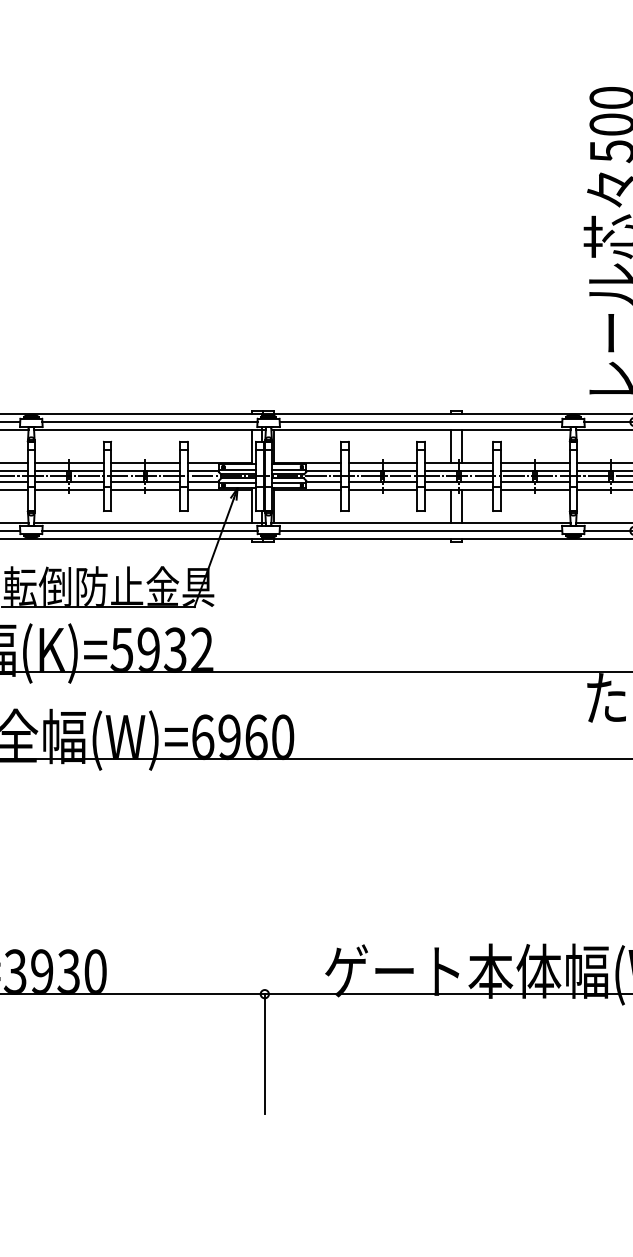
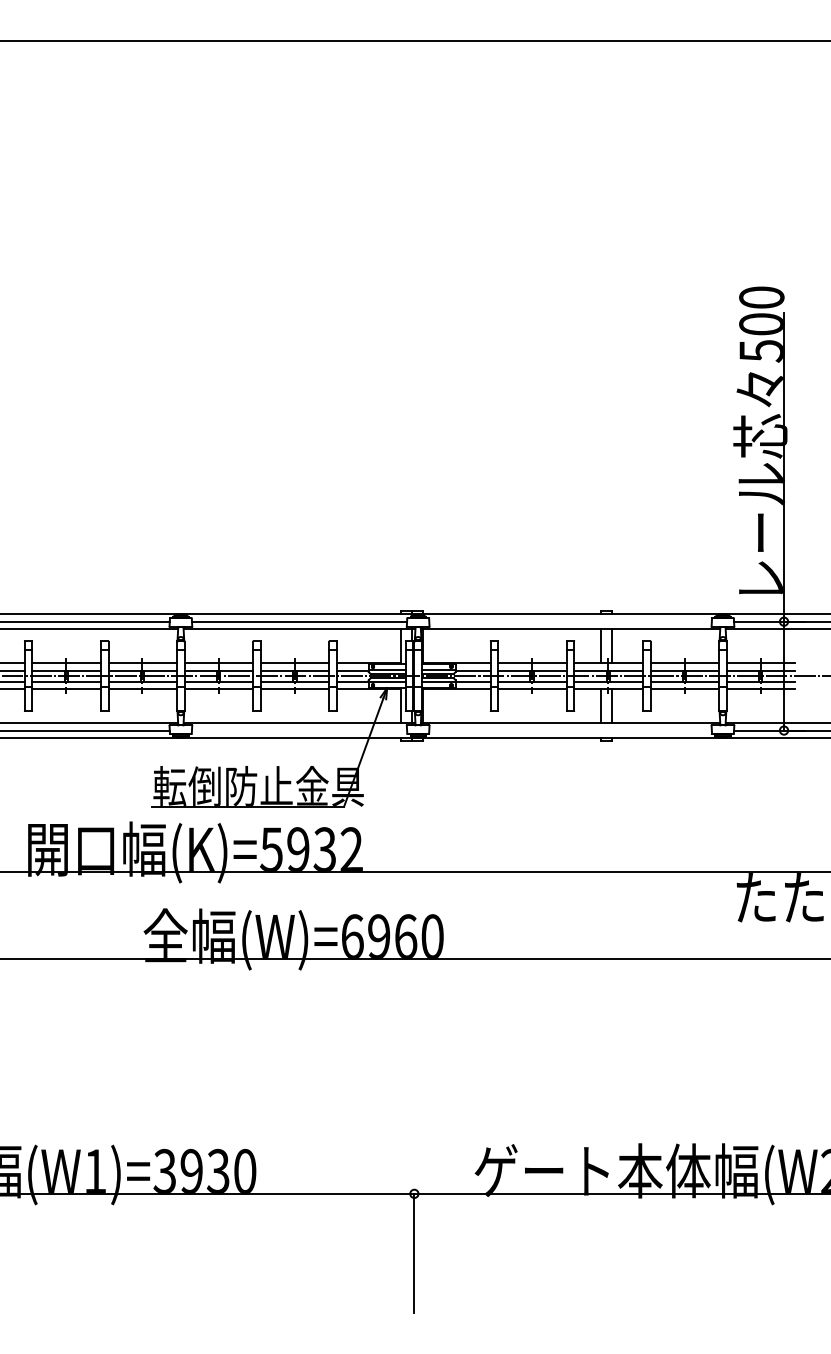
line: (420, 421) -> (570, 621), removed
line: (149, 530) -> (299, 730), removed
line: (420, 530) -> (570, 730), removed

